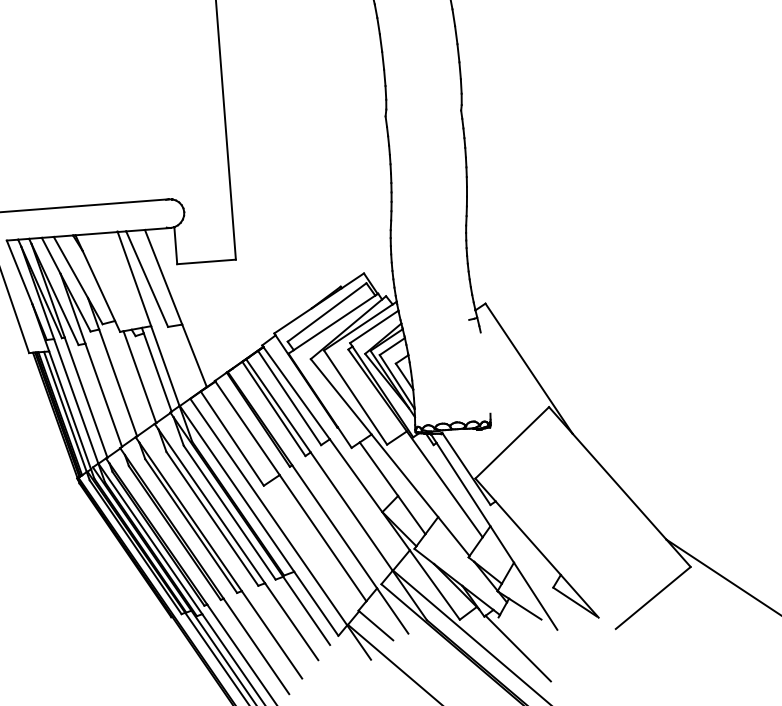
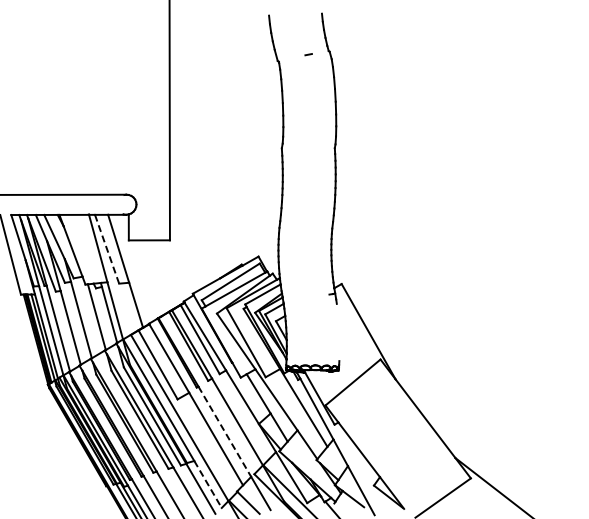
line: (147, 279) -> (107, 249), solid -> dashed
line: (335, 527) -> (225, 432), solid -> dashed
line: (315, 603) -> (207, 484), solid -> dashed

